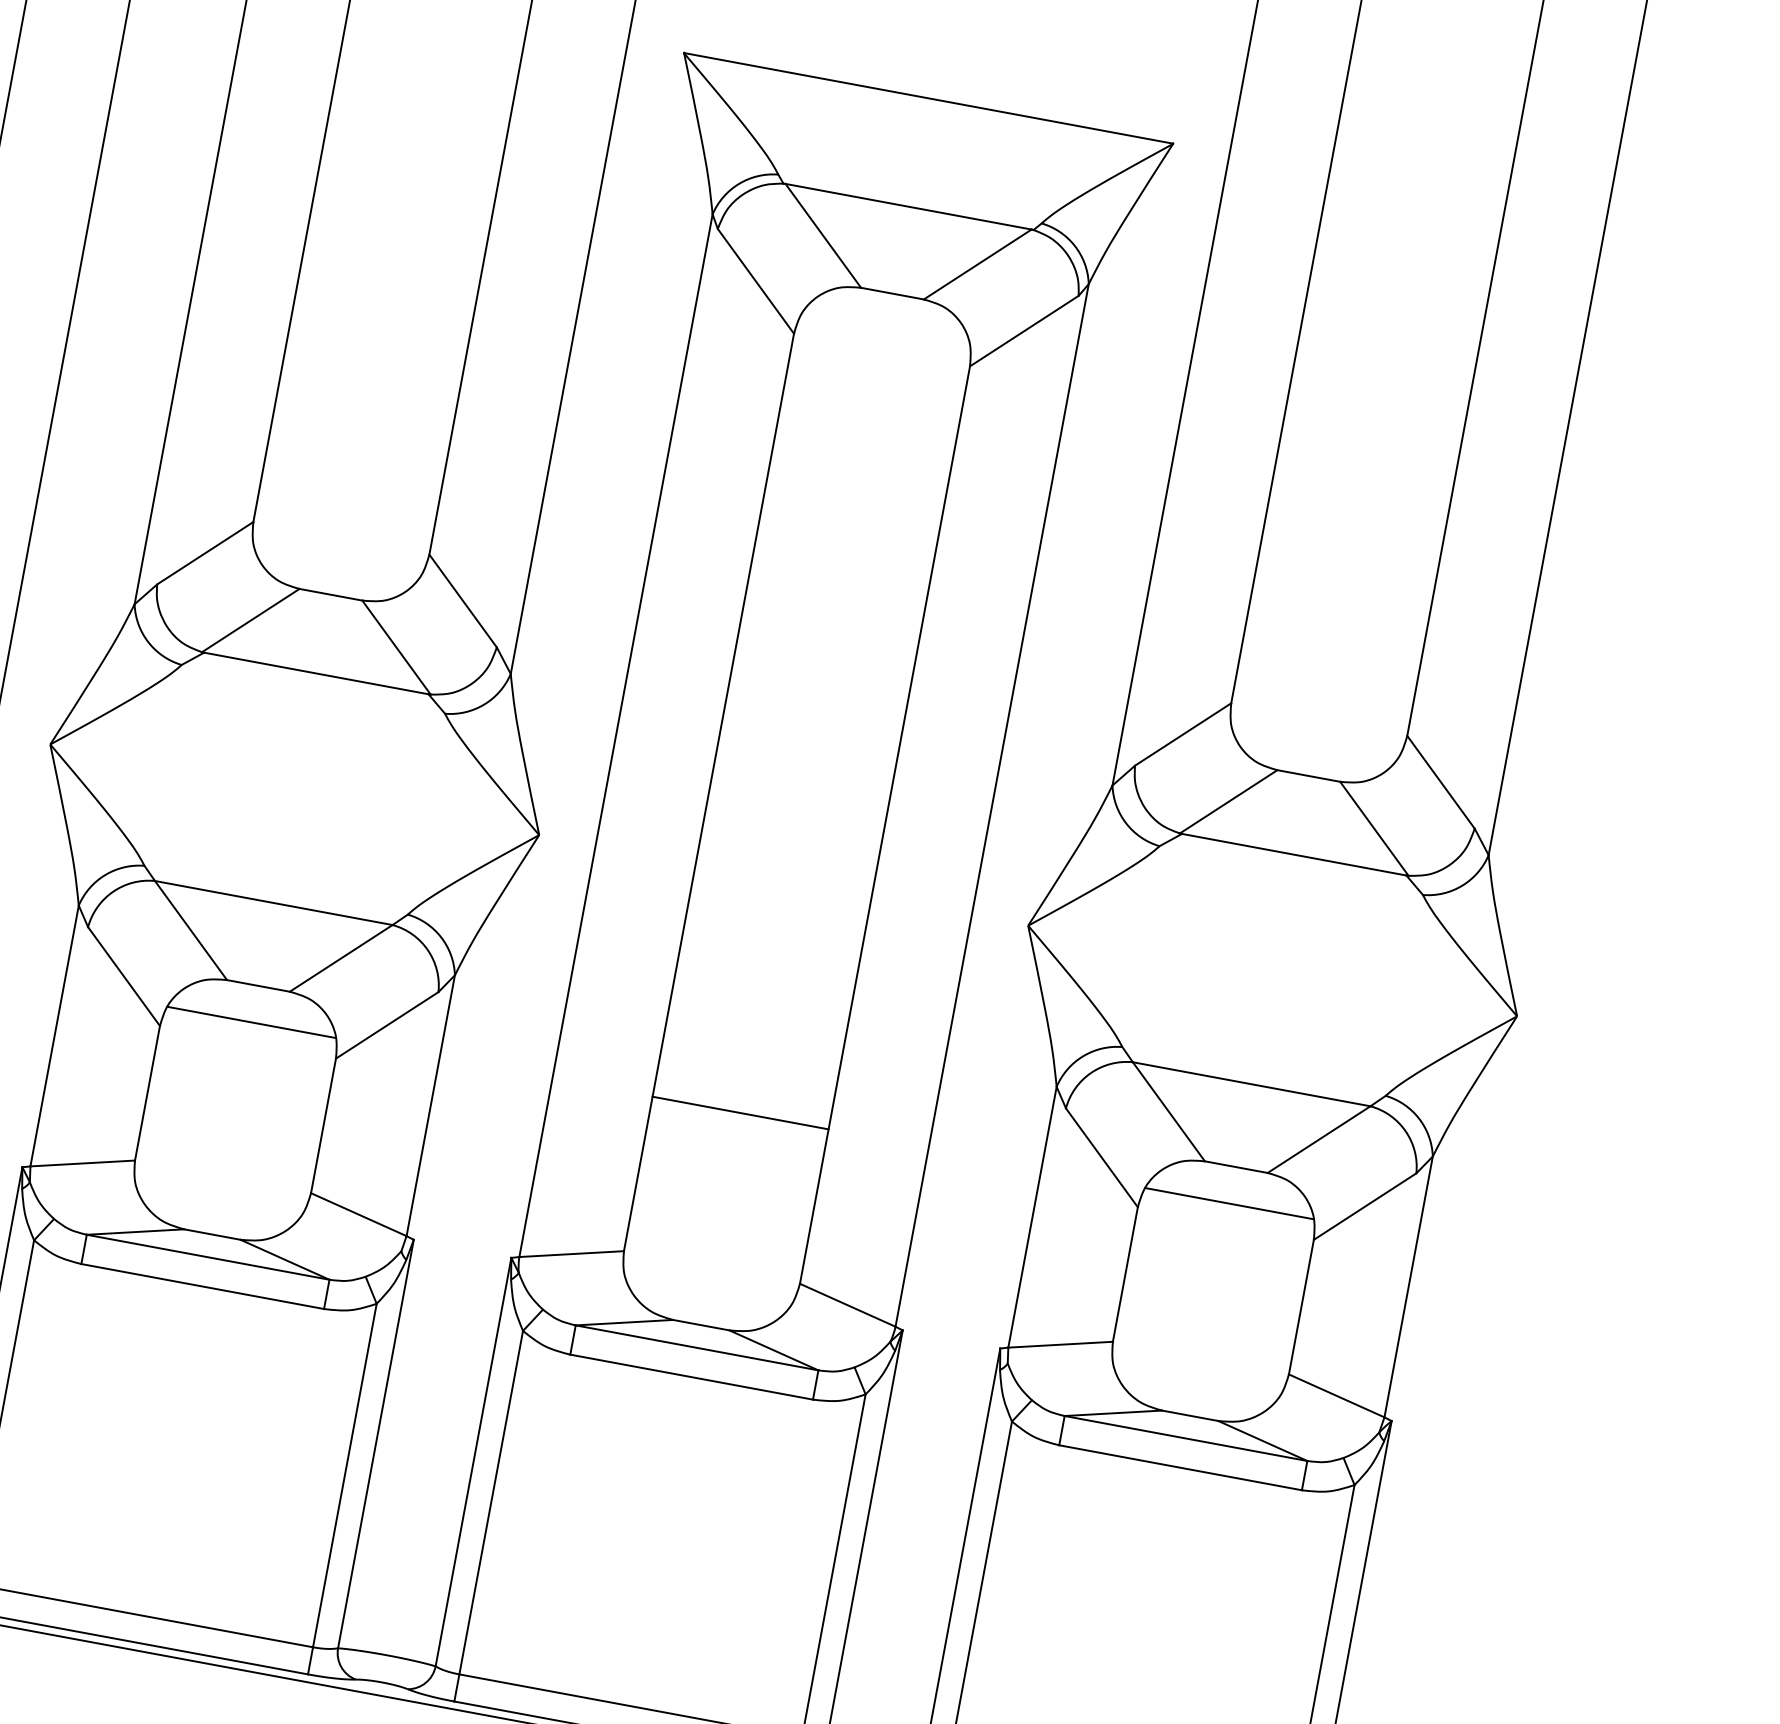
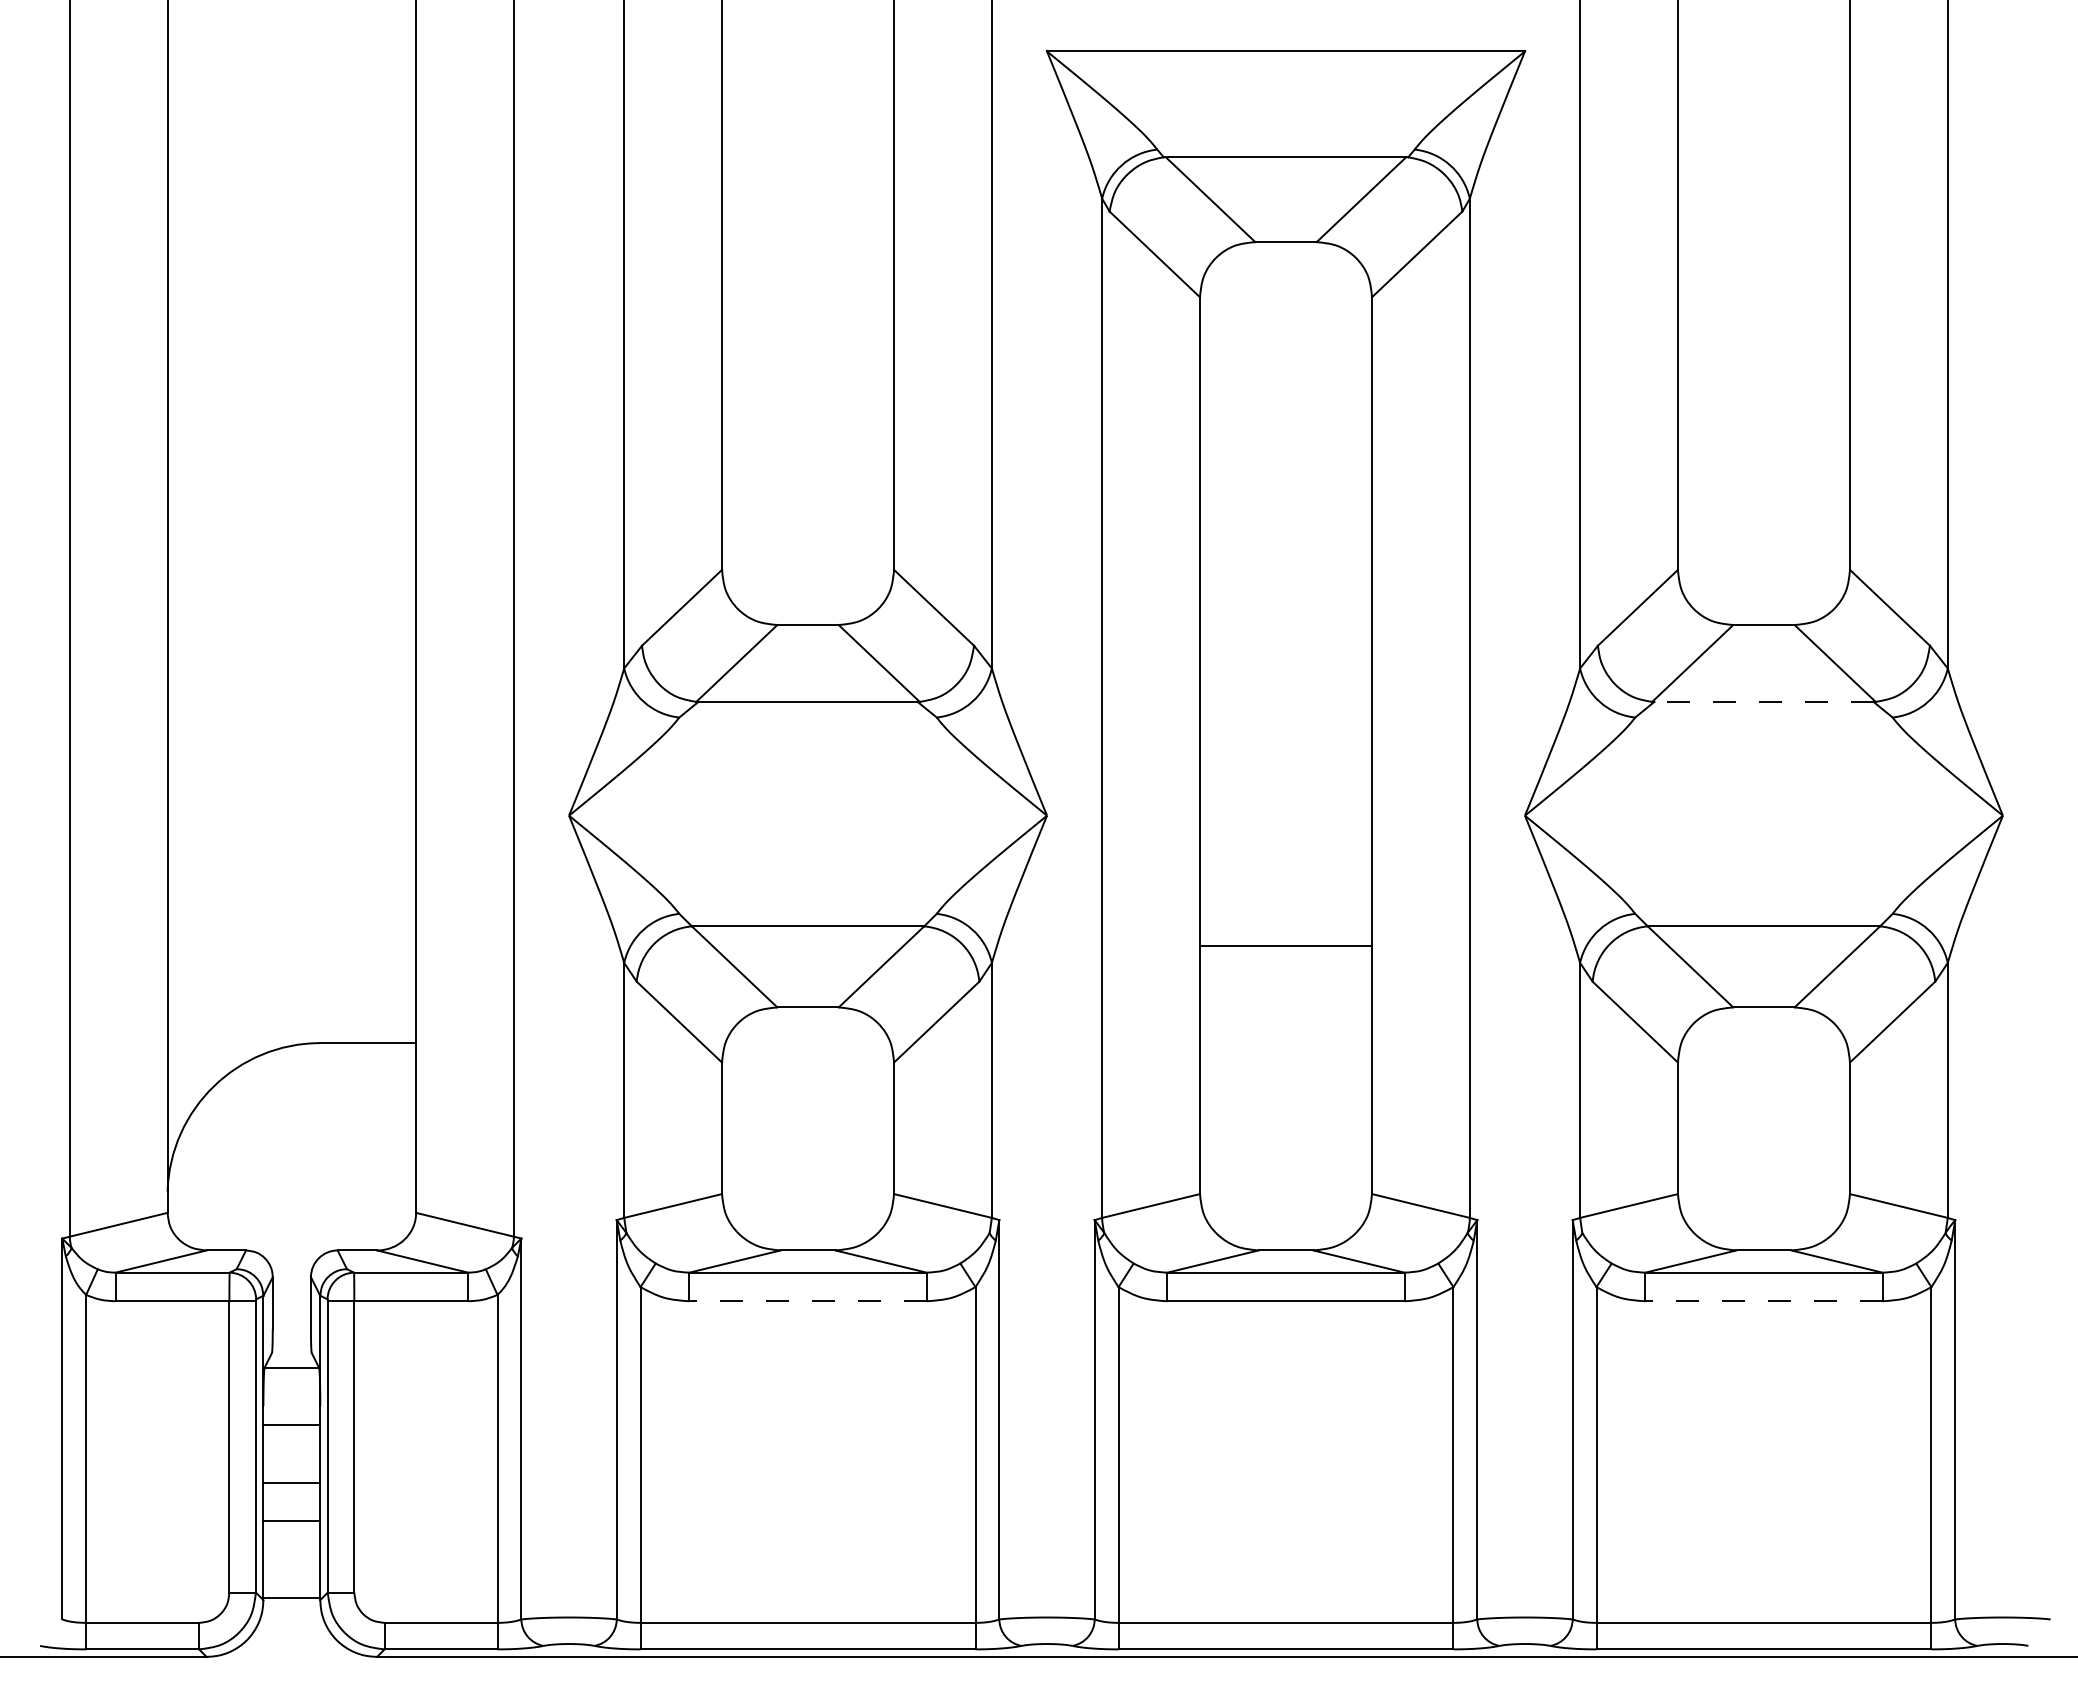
line: (1293, 854) -> (1763, 701), solid -> dashed
line: (251, 1022) -> (807, 1043), removed
line: (740, 1113) -> (1285, 946), moved
line: (1228, 1203) -> (1763, 1043), removed
line: (203, 1286) -> (808, 1301), solid -> dashed
line: (1180, 1467) -> (1763, 1301), solid -> dashed

